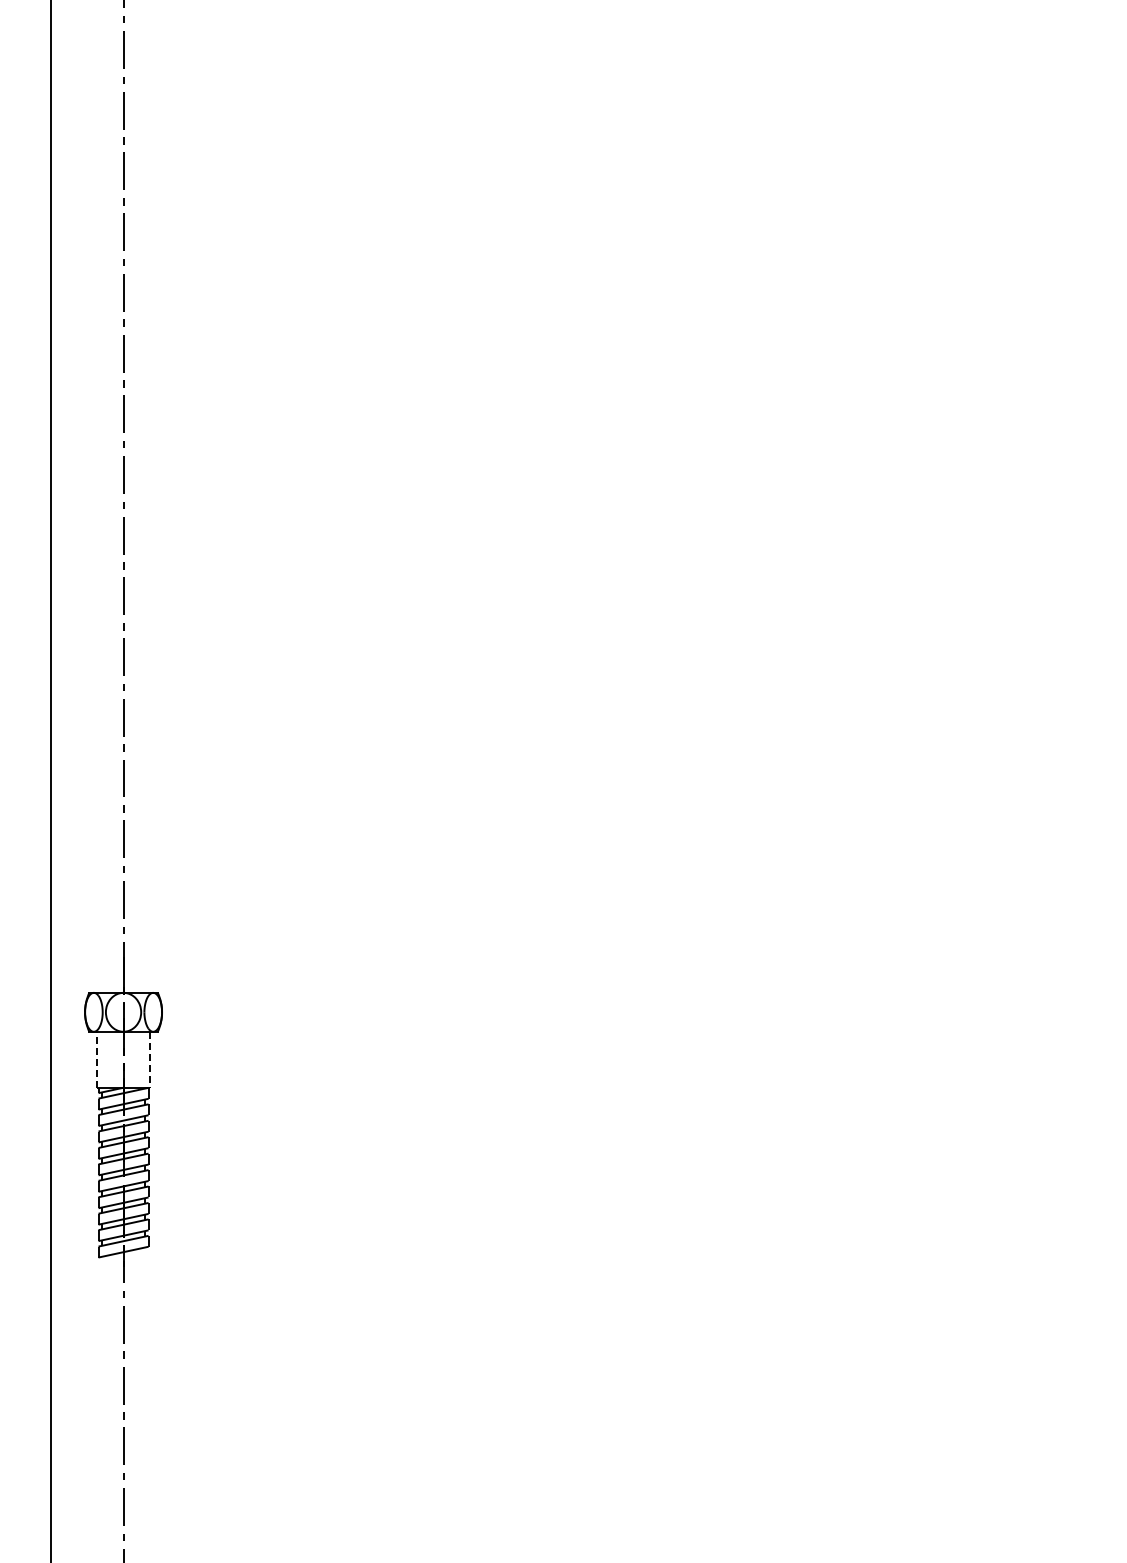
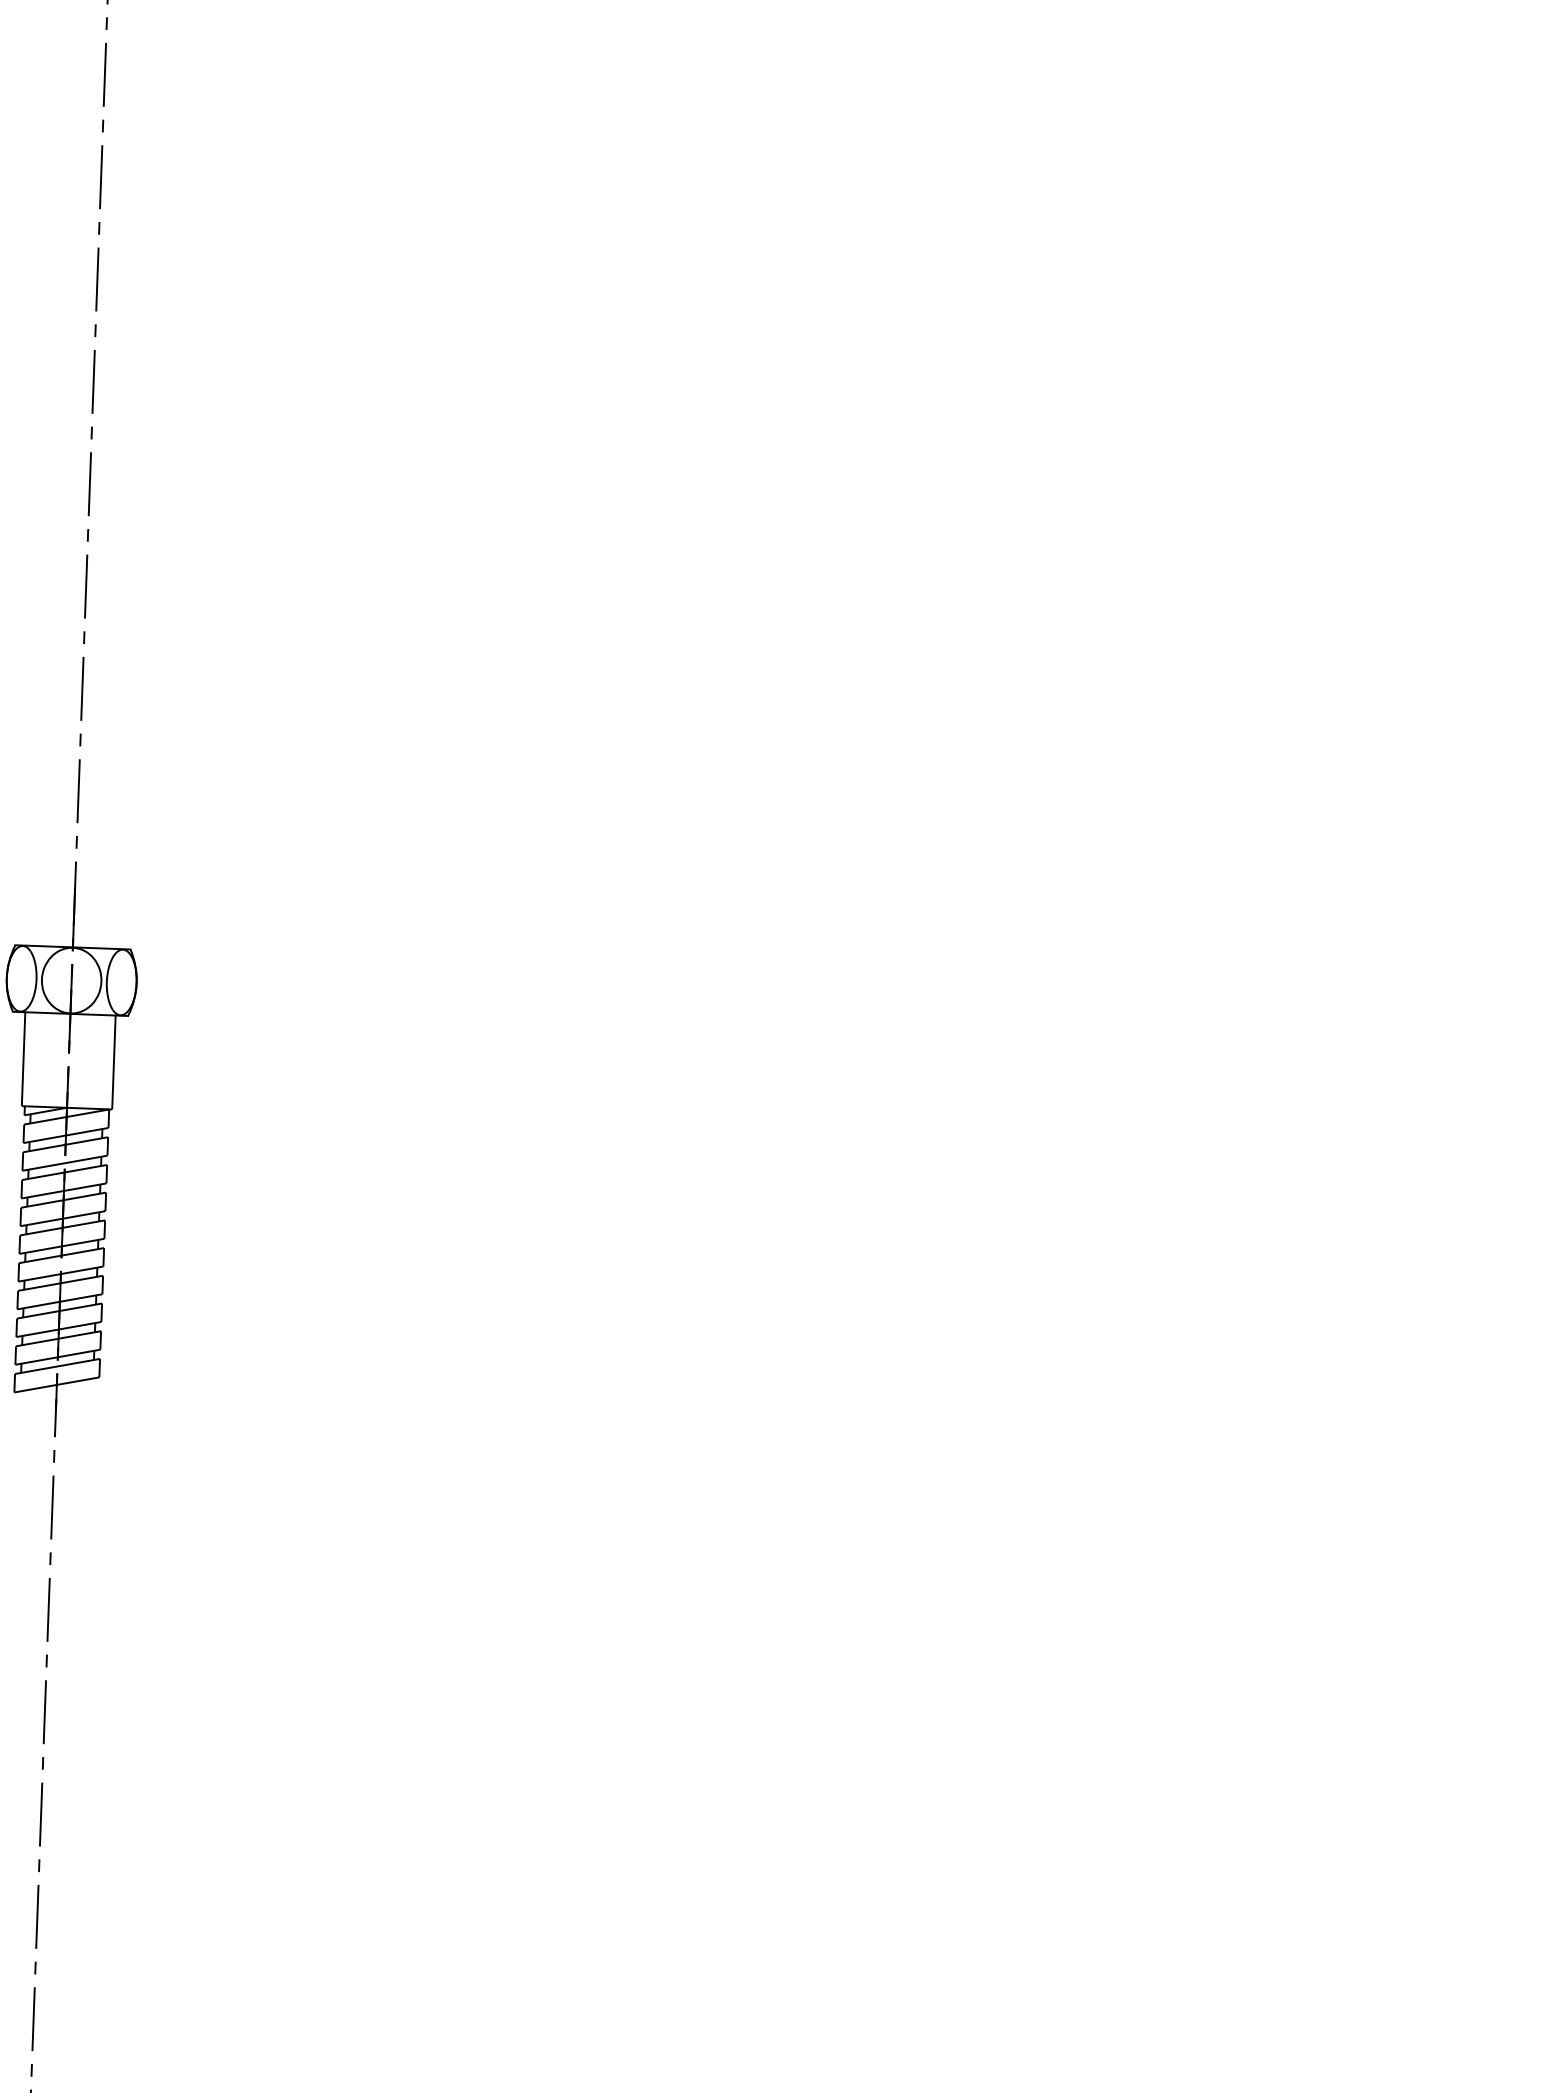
line: (96, 1059) -> (23, 1058), dashed -> solid
line: (150, 1059) -> (114, 1061), dashed -> solid

